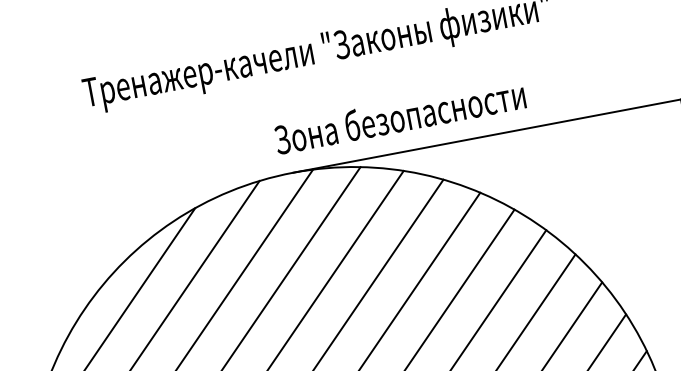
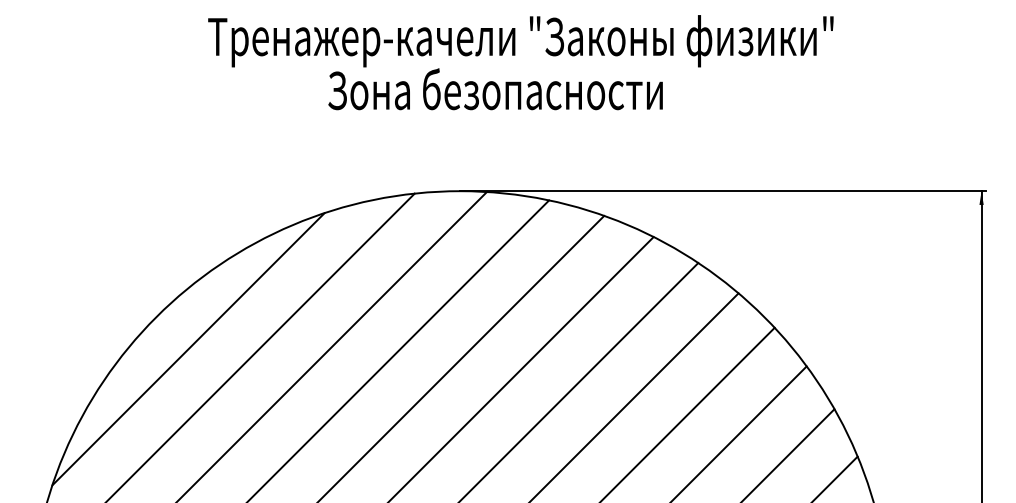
text: (399, 116) -> (495, 89), moved

